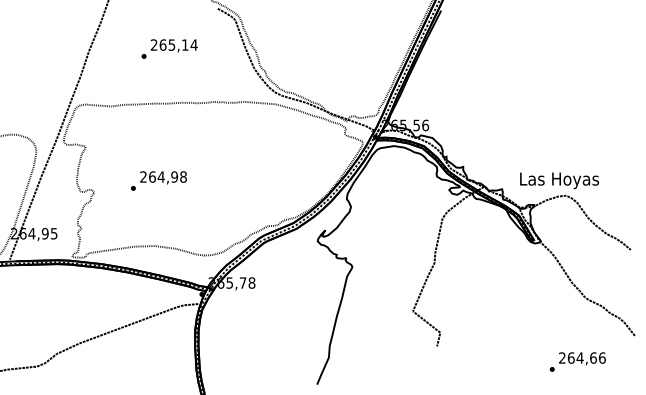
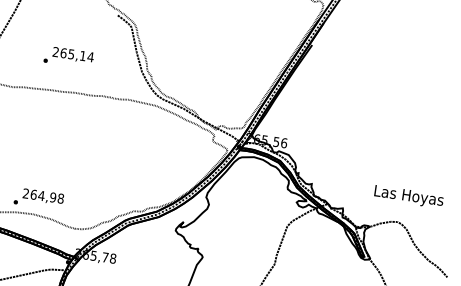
text: (169, 48) -> (68, 57), moved
text: (158, 180) -> (38, 198), moved
text: (559, 180) -> (408, 196), moved

